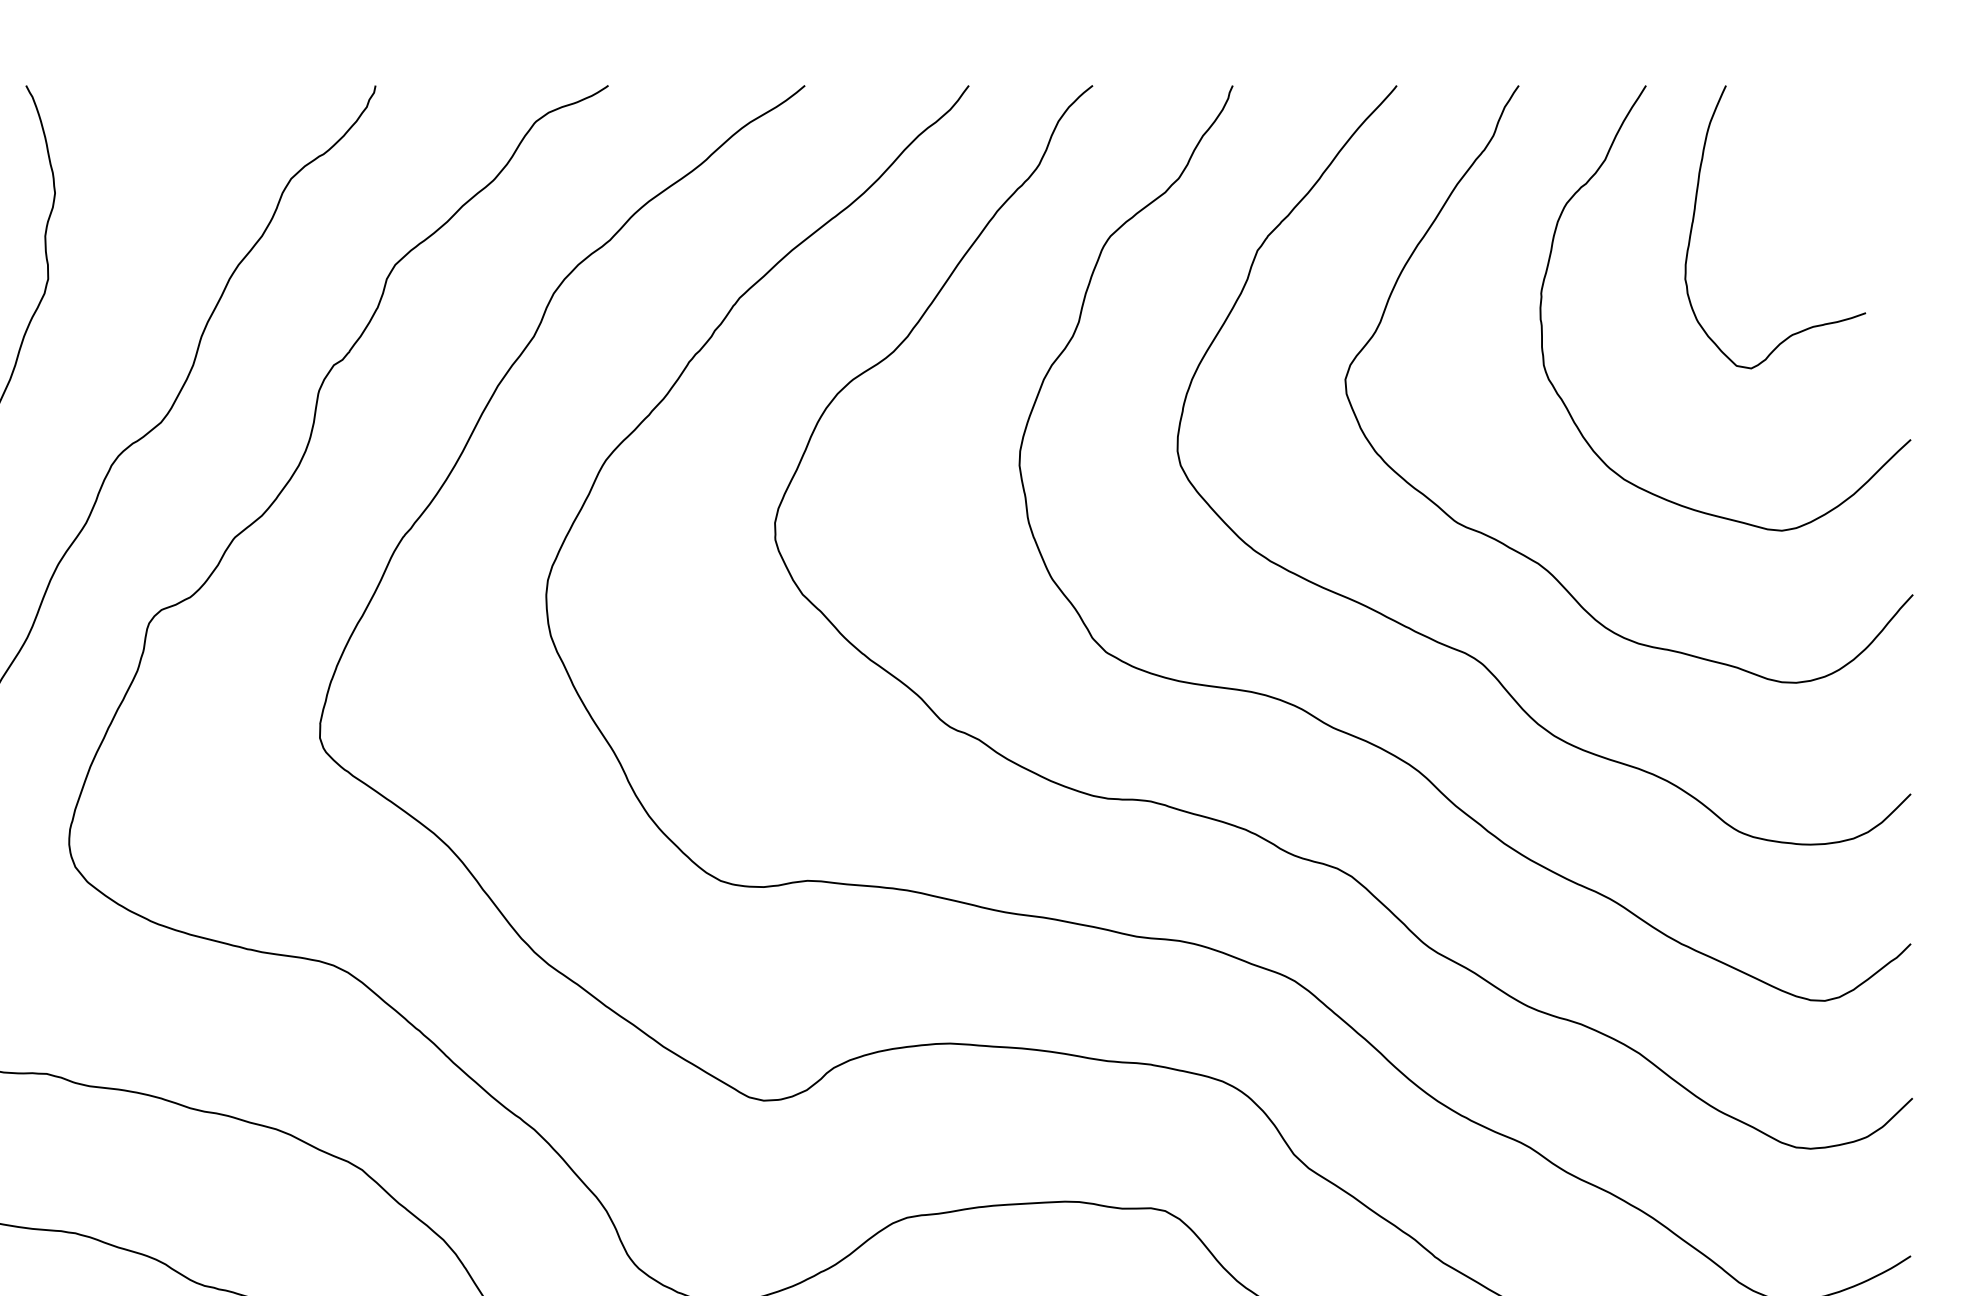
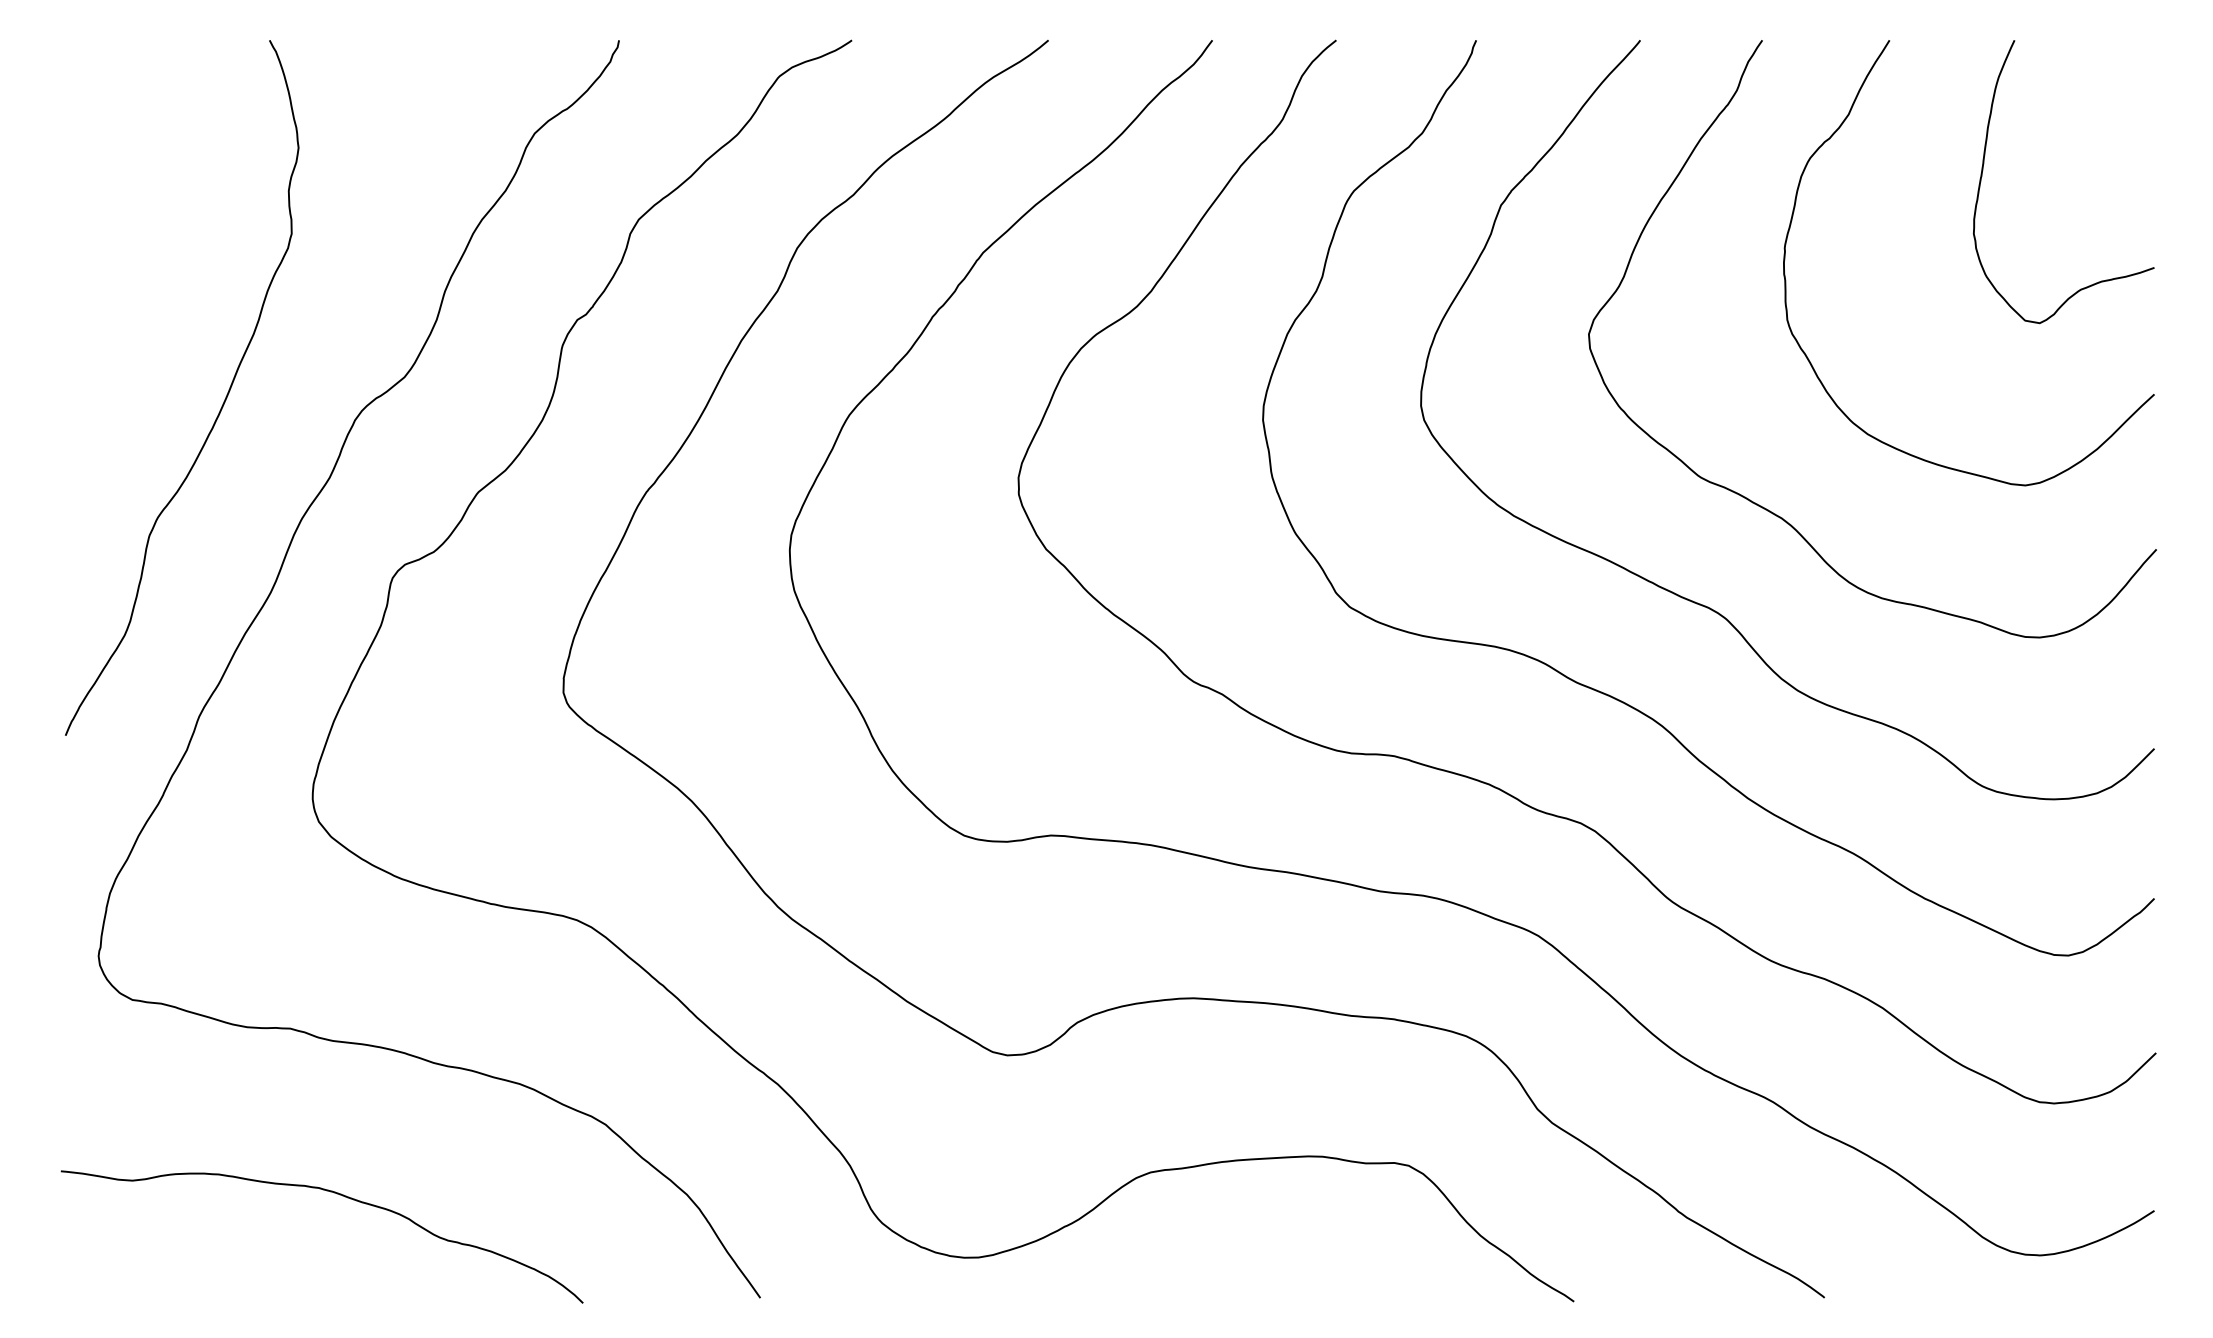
curve: (1695, 215) -> (1983, 170), moved

